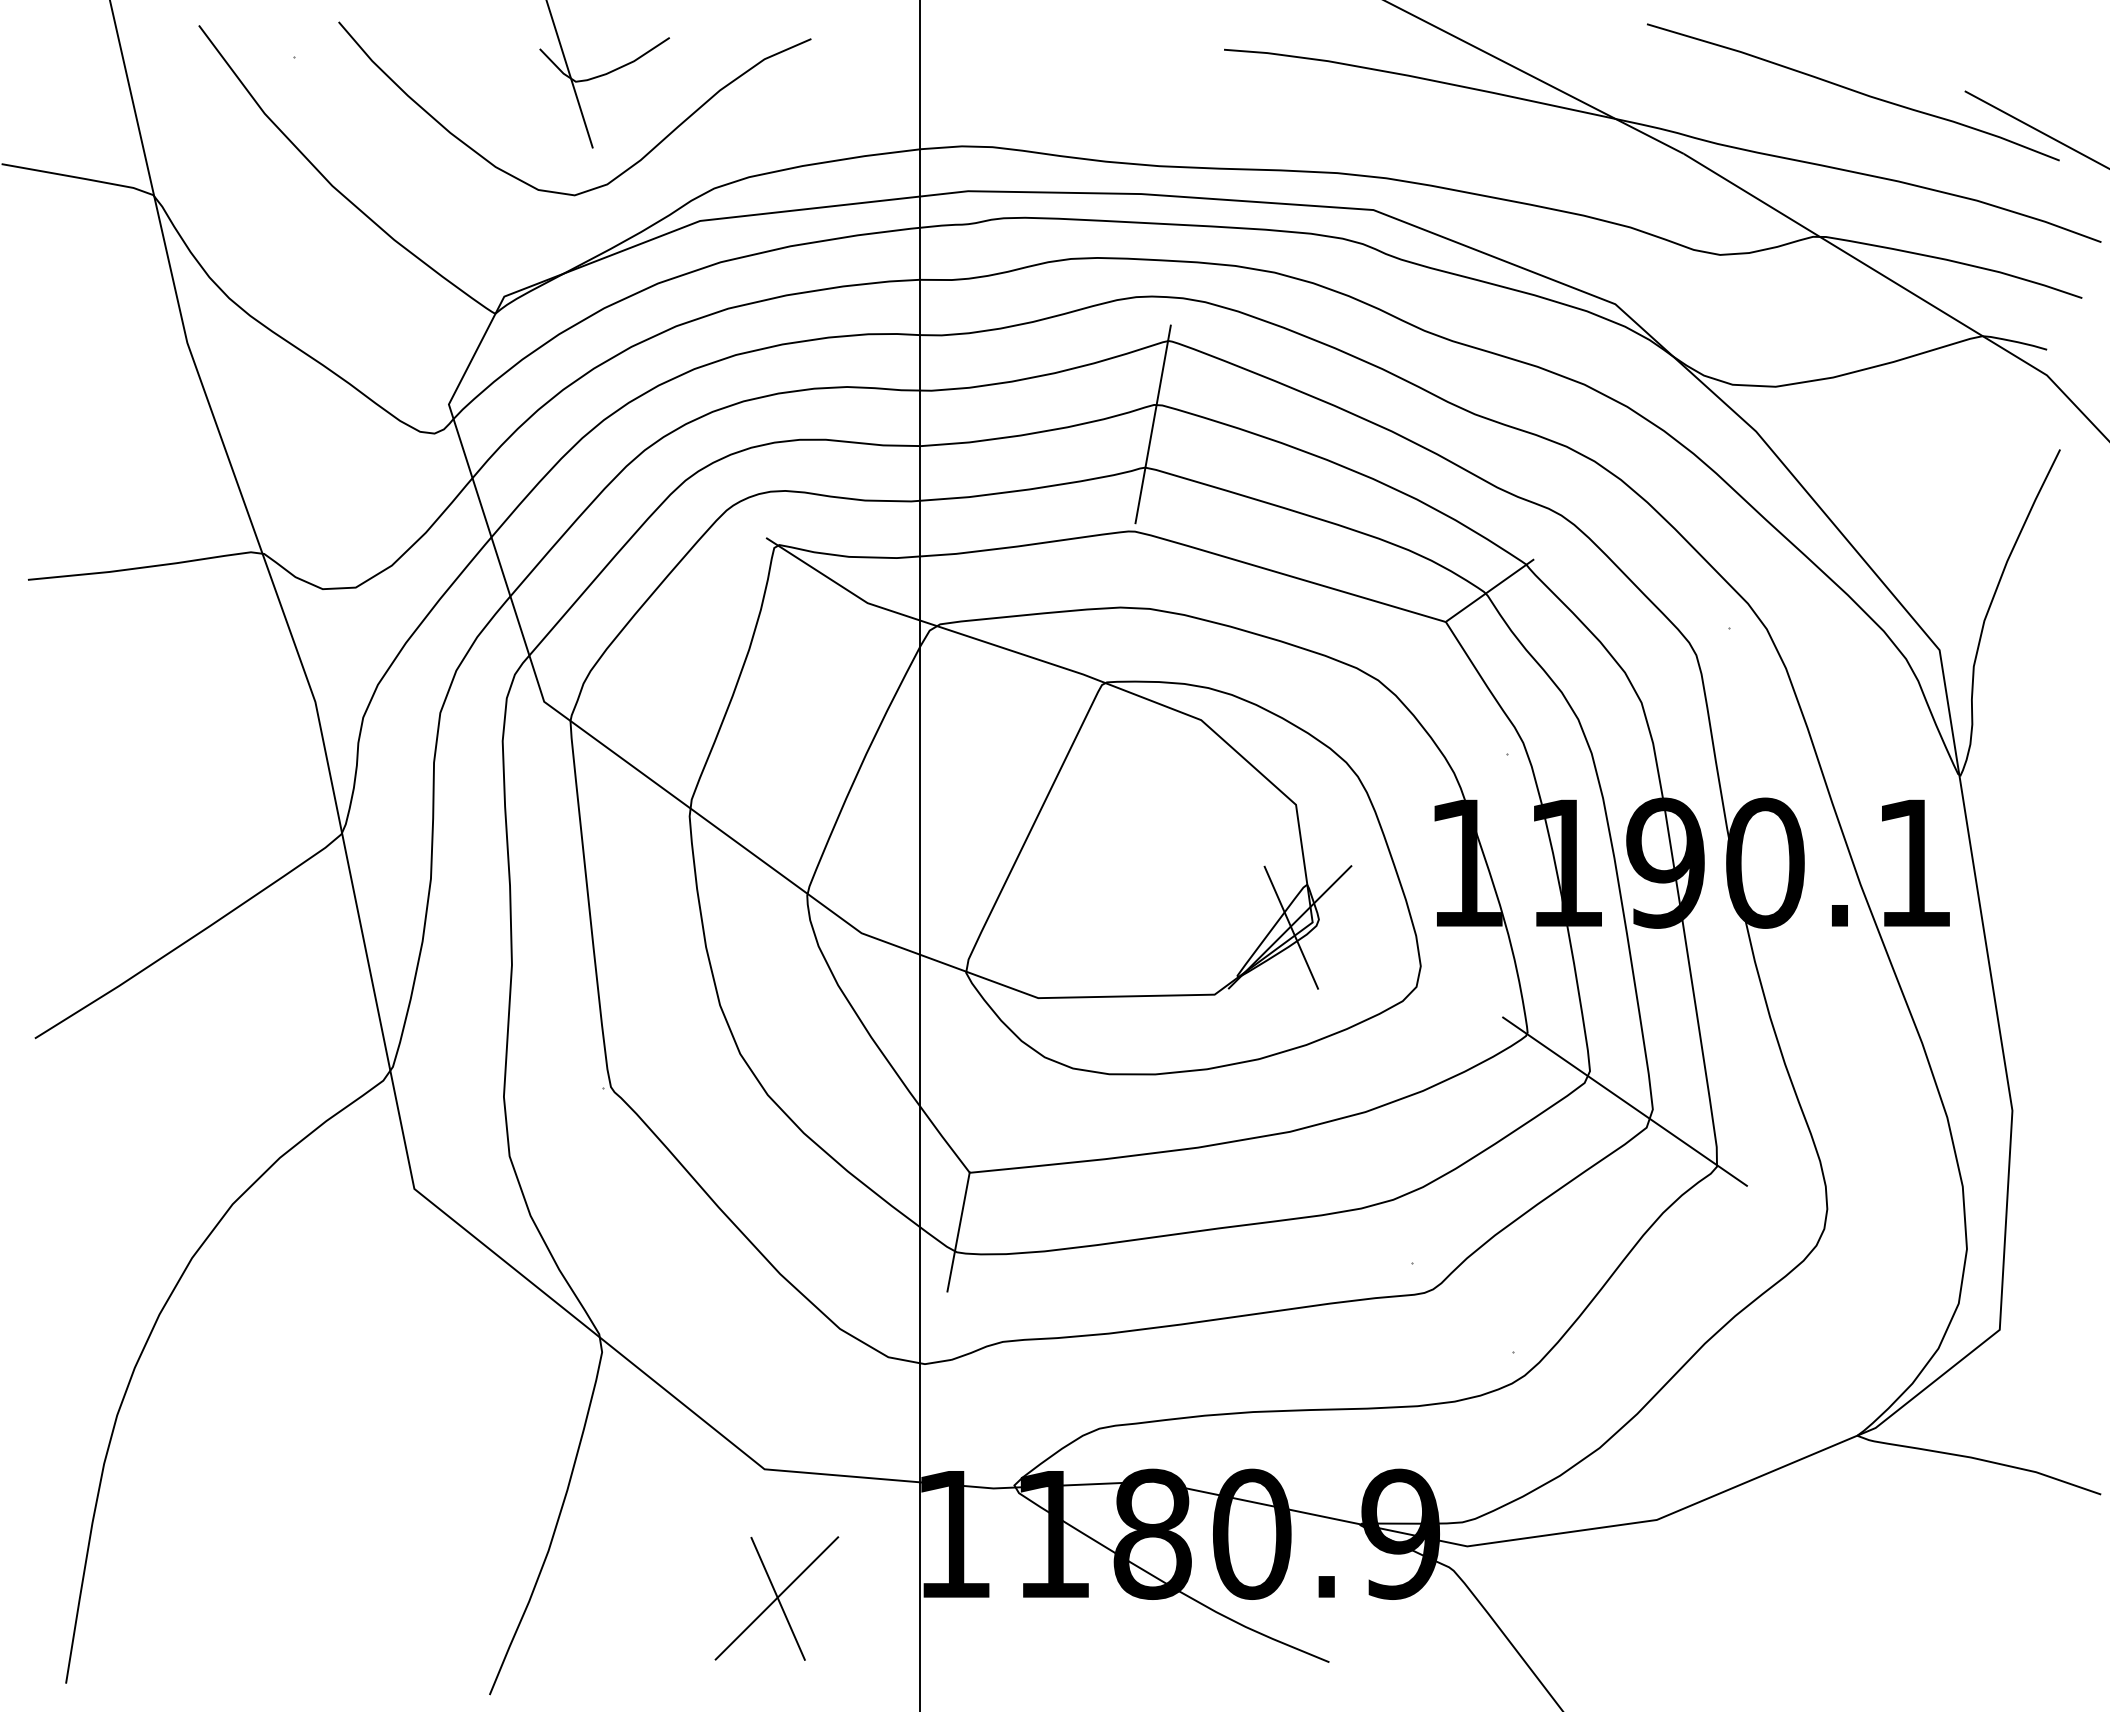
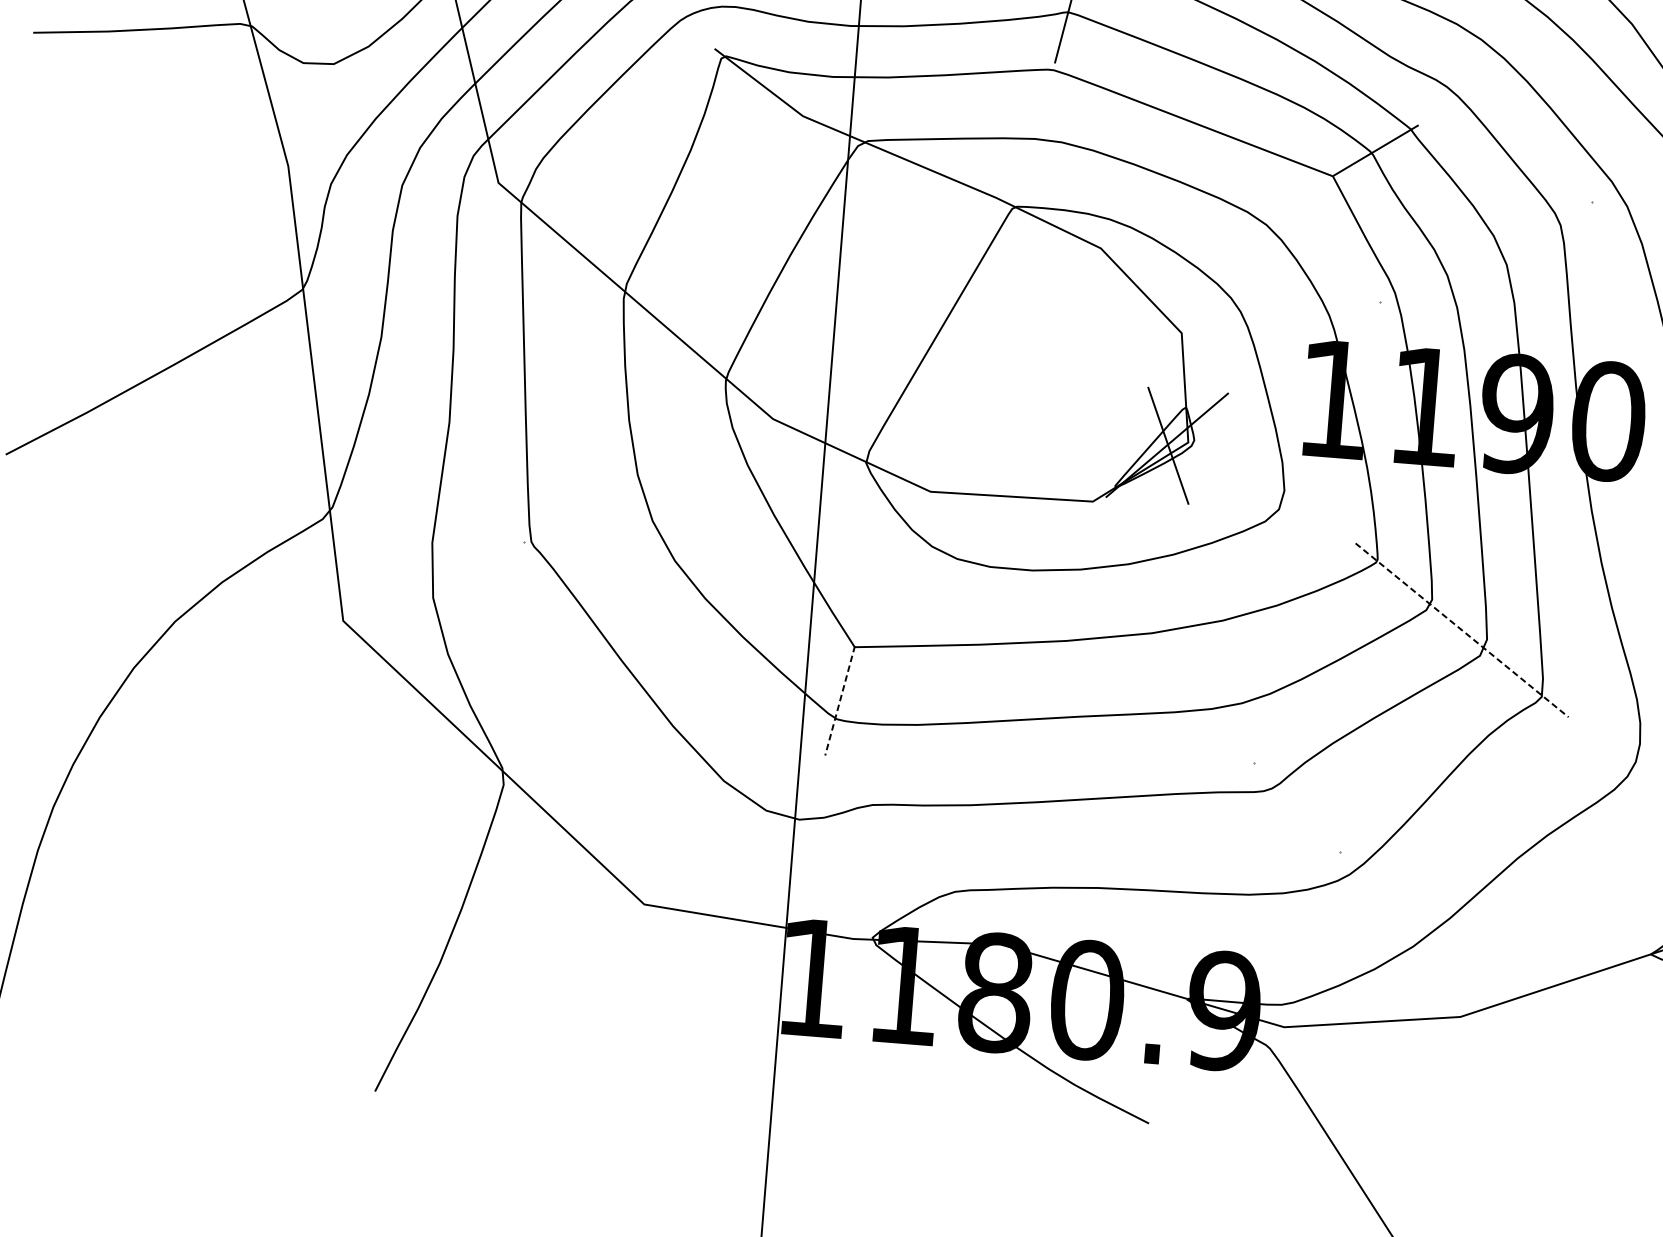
line: (1625, 1101) -> (1462, 630), solid -> dashed
line: (958, 1231) -> (840, 700), solid -> dashed
part: (776, 1598) -> (645, 1024), removed

